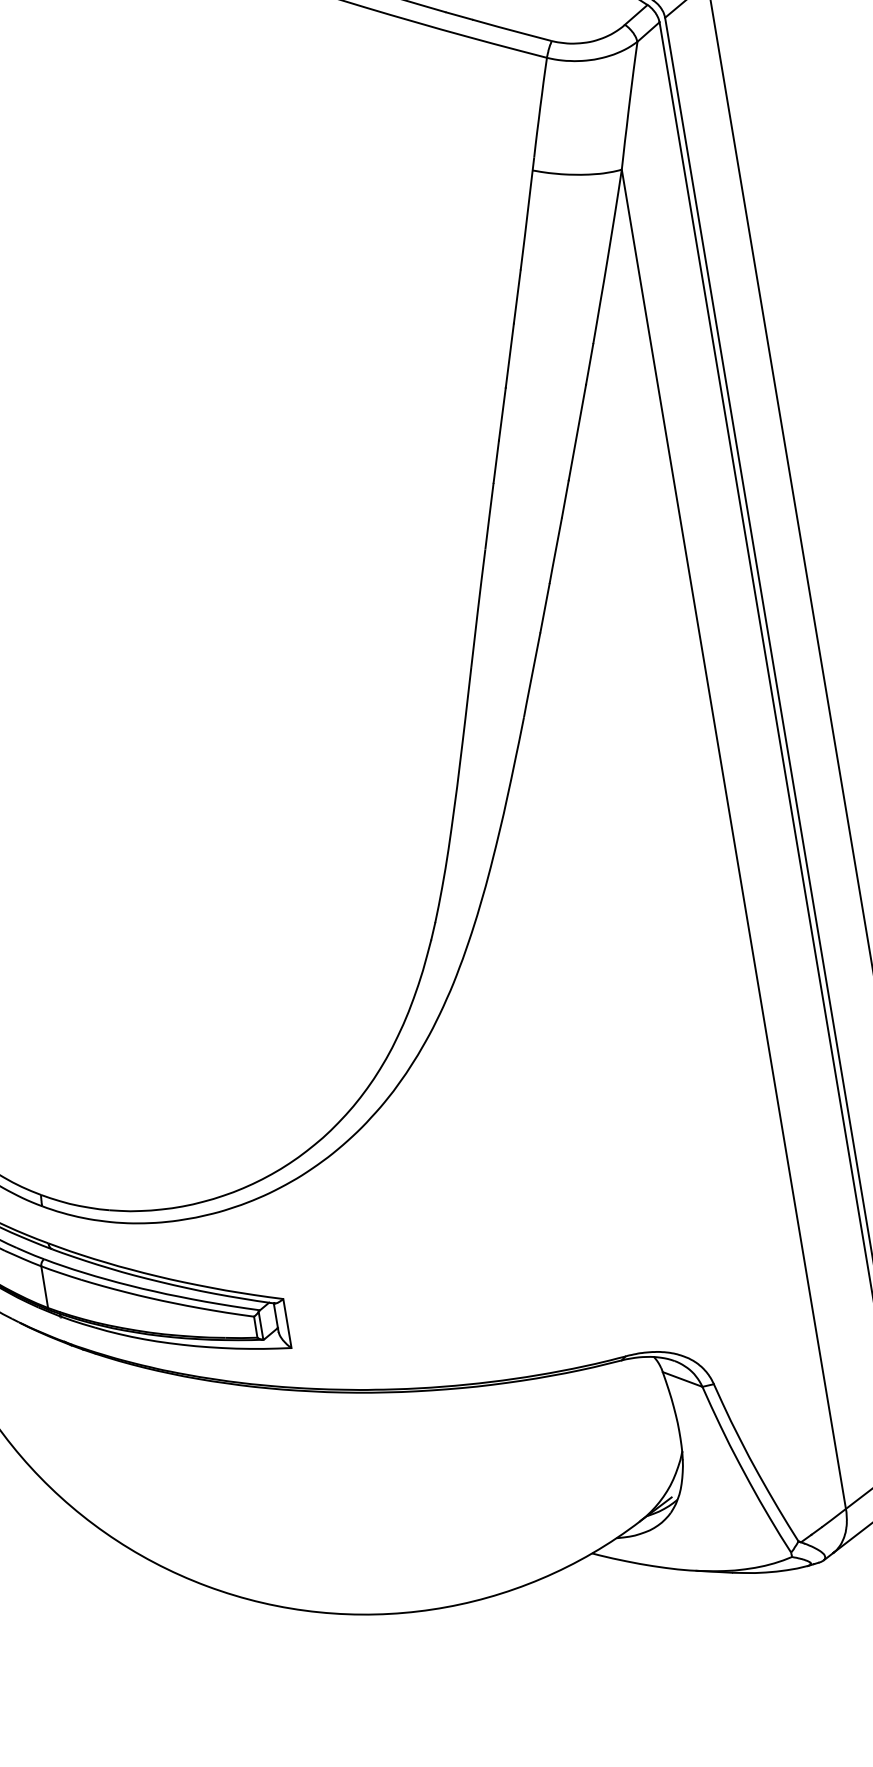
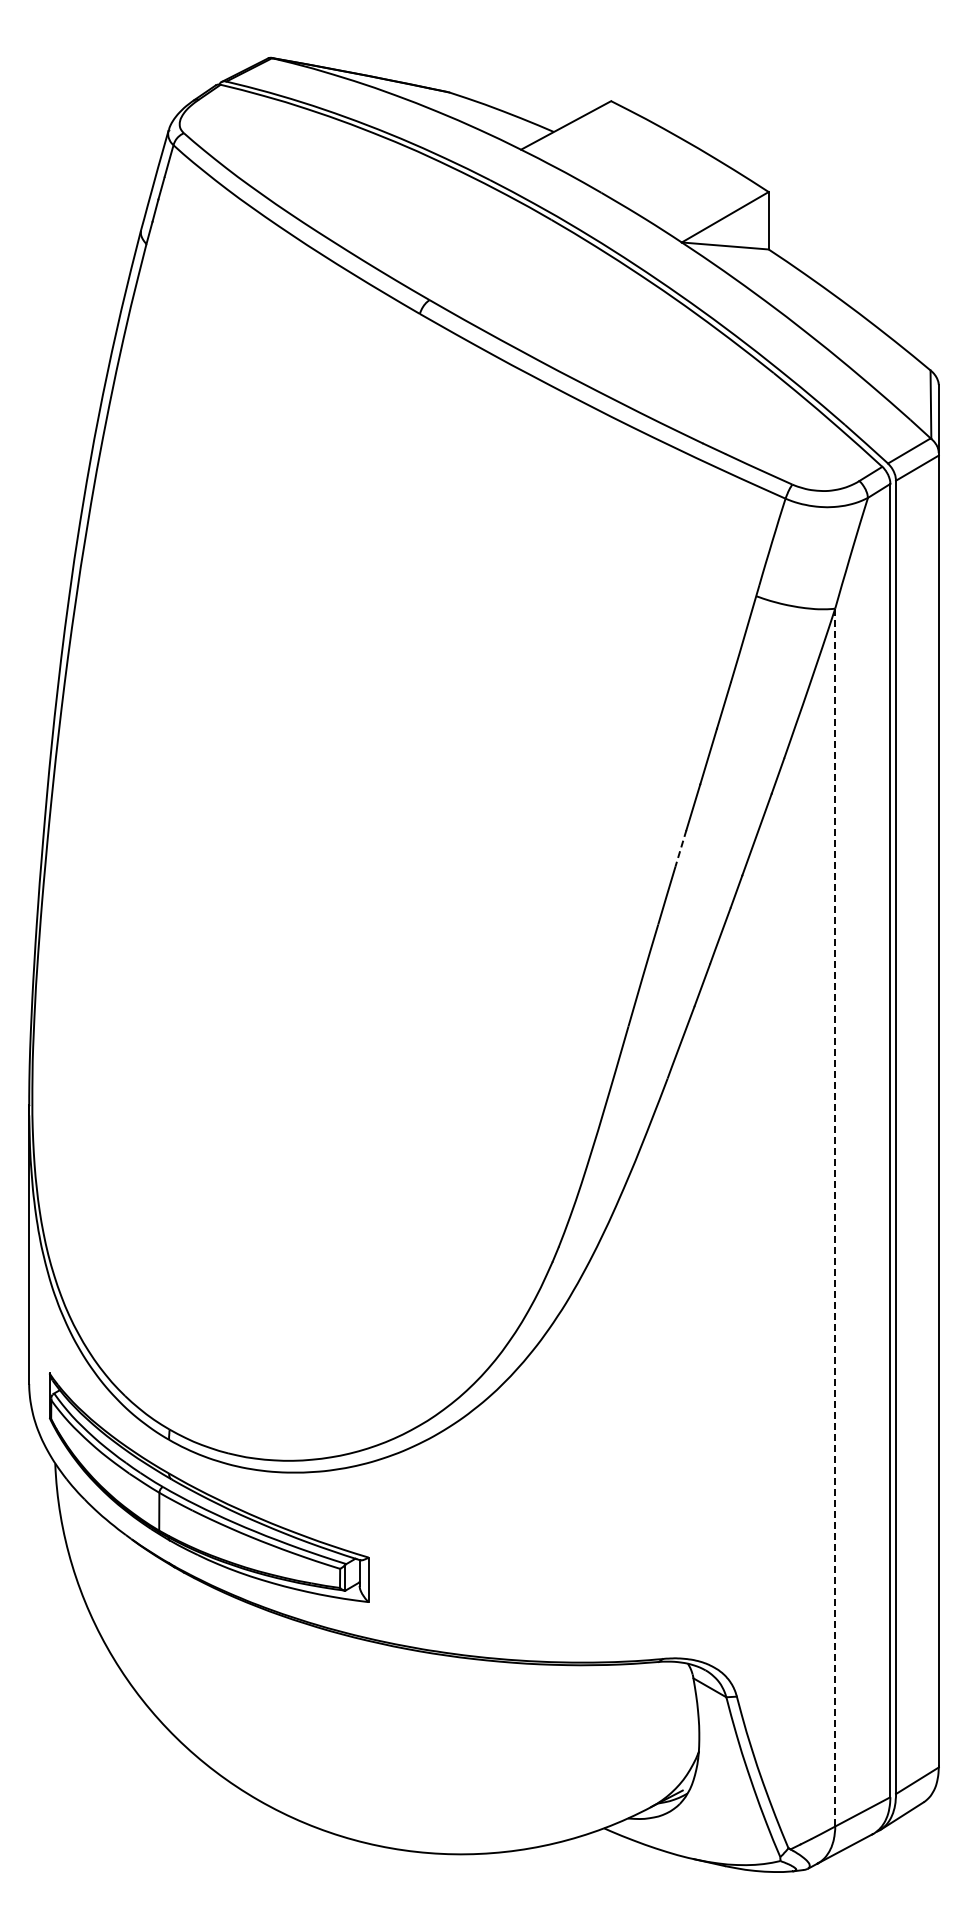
line: (495, 461) -> (680, 848), solid -> dashed
line: (734, 839) -> (835, 1217), solid -> dashed

